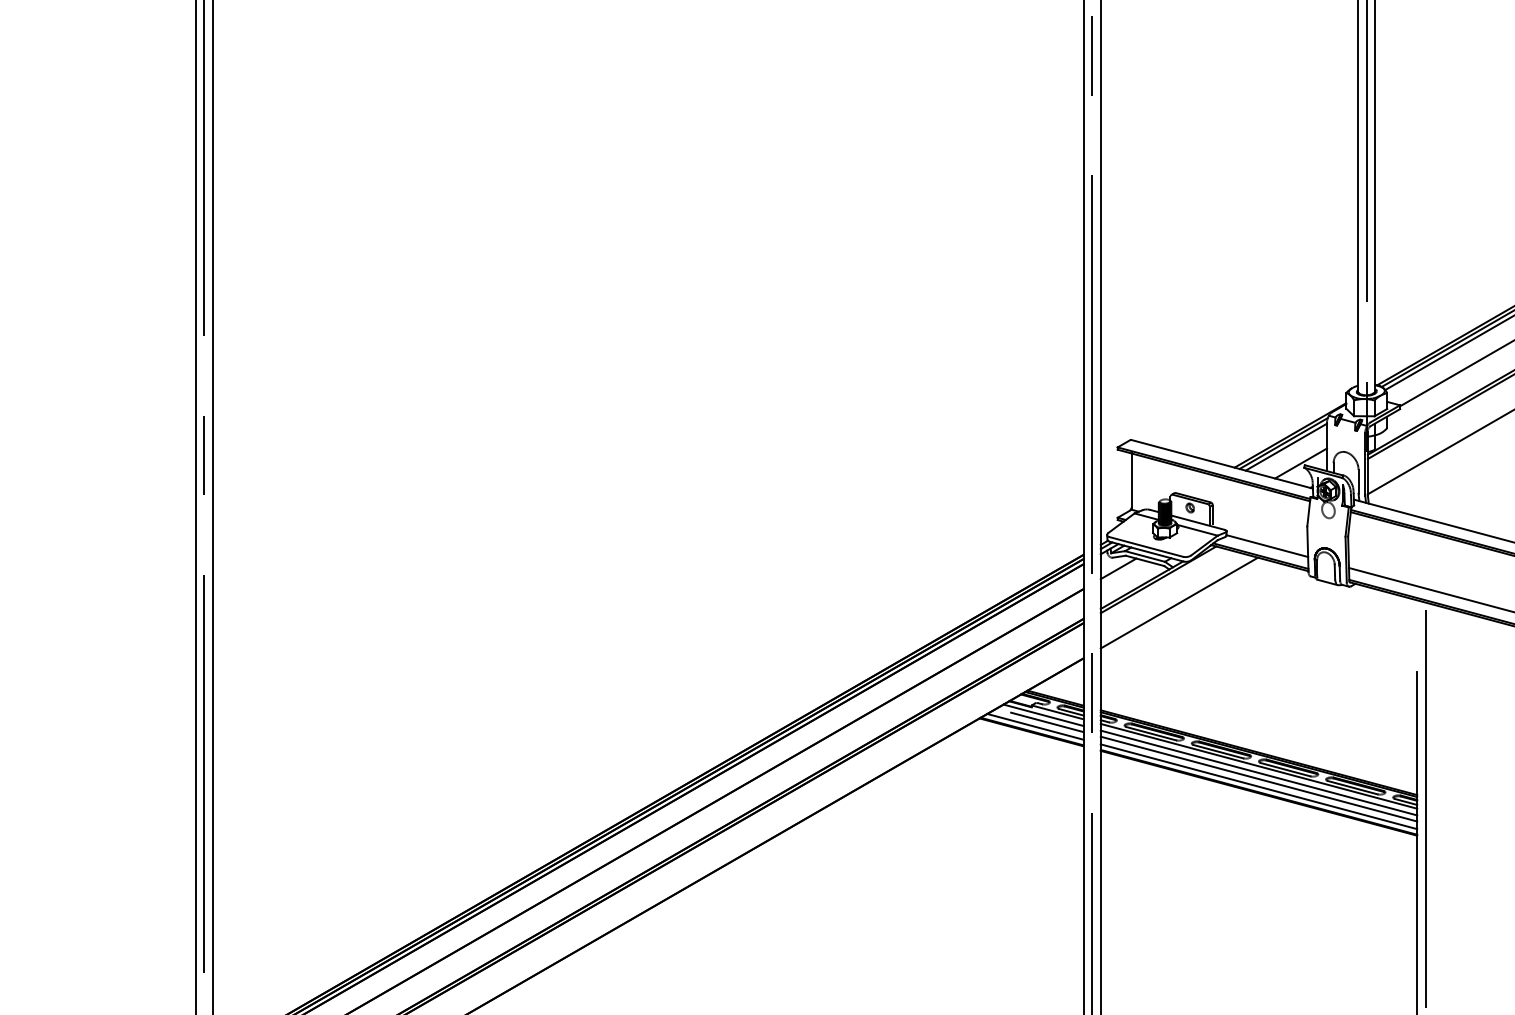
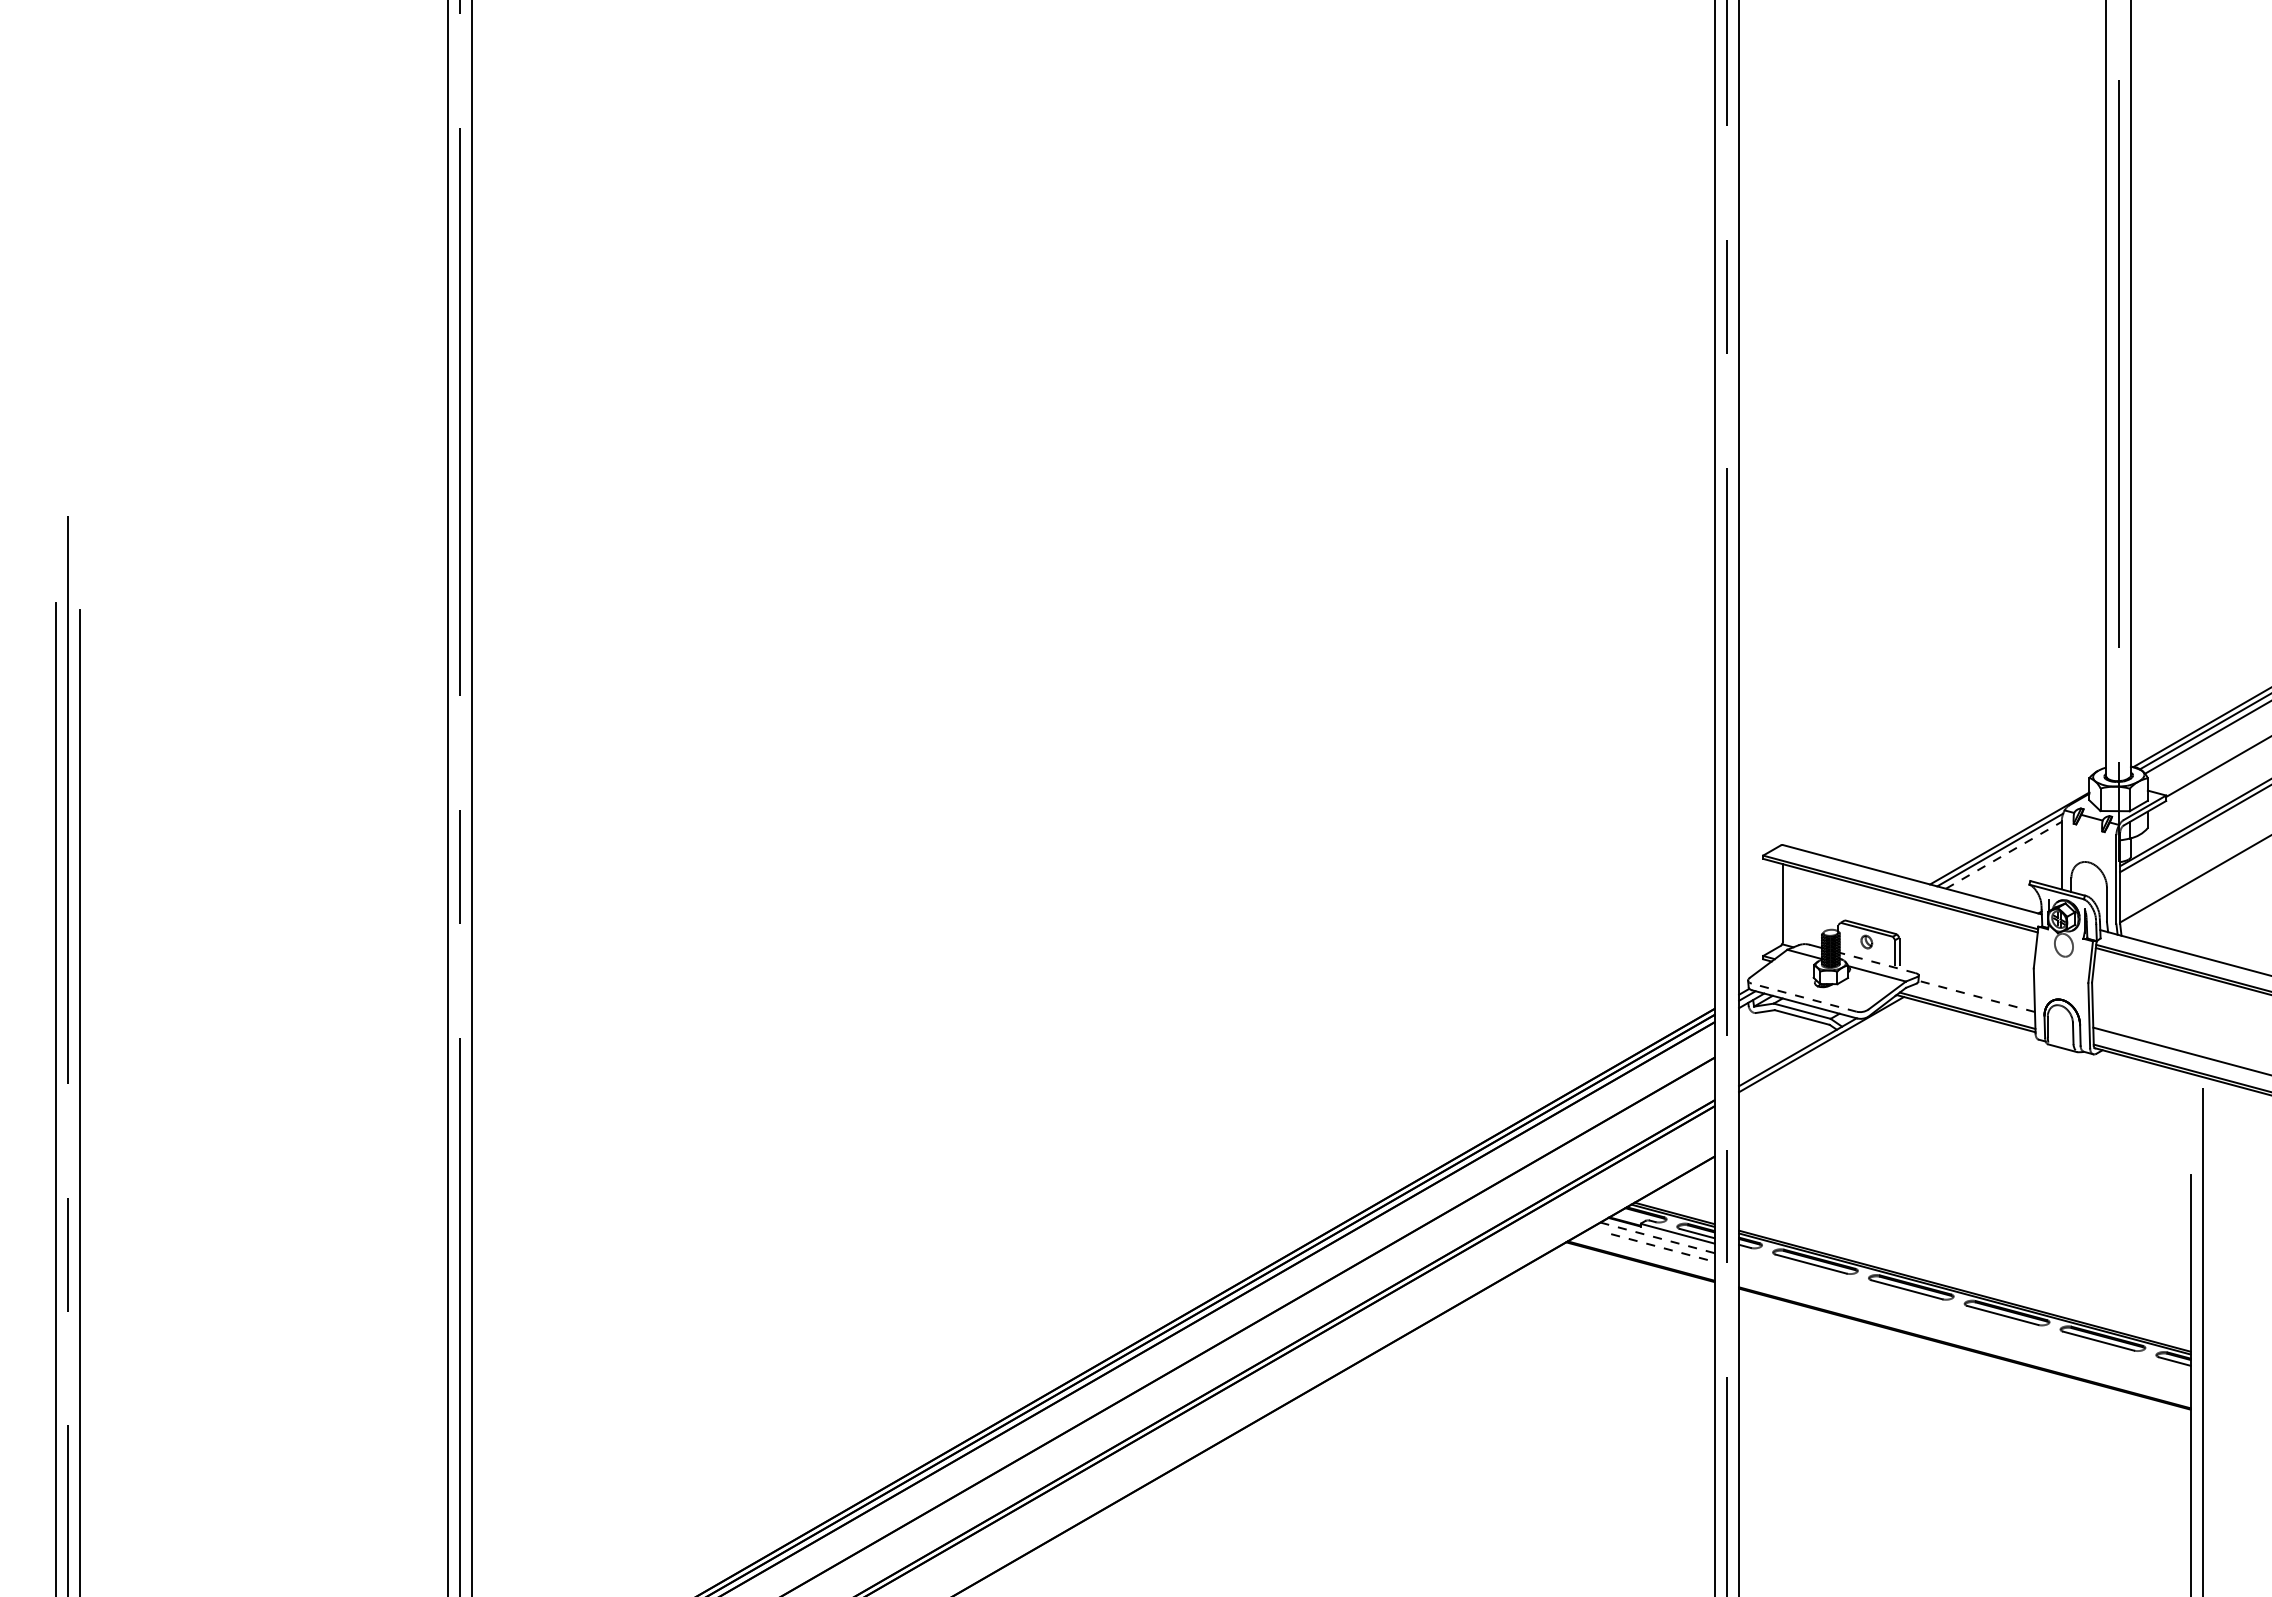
line: (1286, 447) -> (2003, 855), solid -> dashed
line: (1300, 463) -> (2024, 878), removed
line: (1197, 522) -> (1877, 962), solid -> dashed
line: (1145, 546) -> (1803, 997), solid -> dashed
line: (1267, 546) -> (1976, 996), solid -> dashed
line: (1118, 568) -> (1764, 1028), removed
line: (1179, 602) -> (1851, 1077), removed
line: (1043, 715) -> (1657, 1237), solid -> dashed
line: (1047, 722) -> (1662, 1247), solid -> dashed
line: (1035, 726) -> (1645, 1253), removed
line: (1258, 766) -> (1964, 1310), removed
line: (1258, 772) -> (1964, 1319), removed
line: (1258, 778) -> (1964, 1328), removed
line: (1258, 786) -> (1964, 1339), removed

